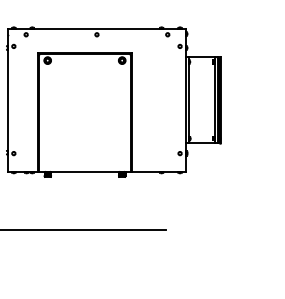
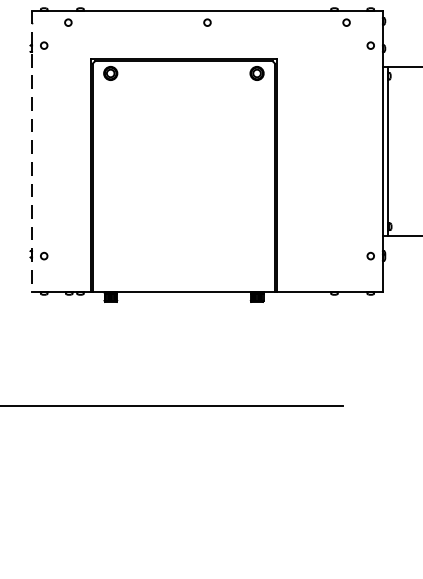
line: (7, 100) -> (31, 151), solid -> dashed

